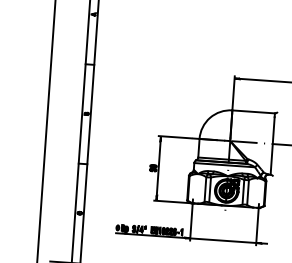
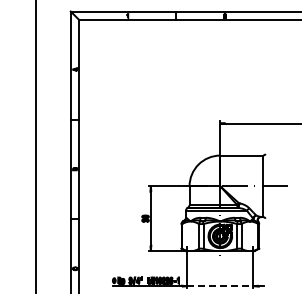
line: (223, 241) -> (220, 286), solid -> dashed

